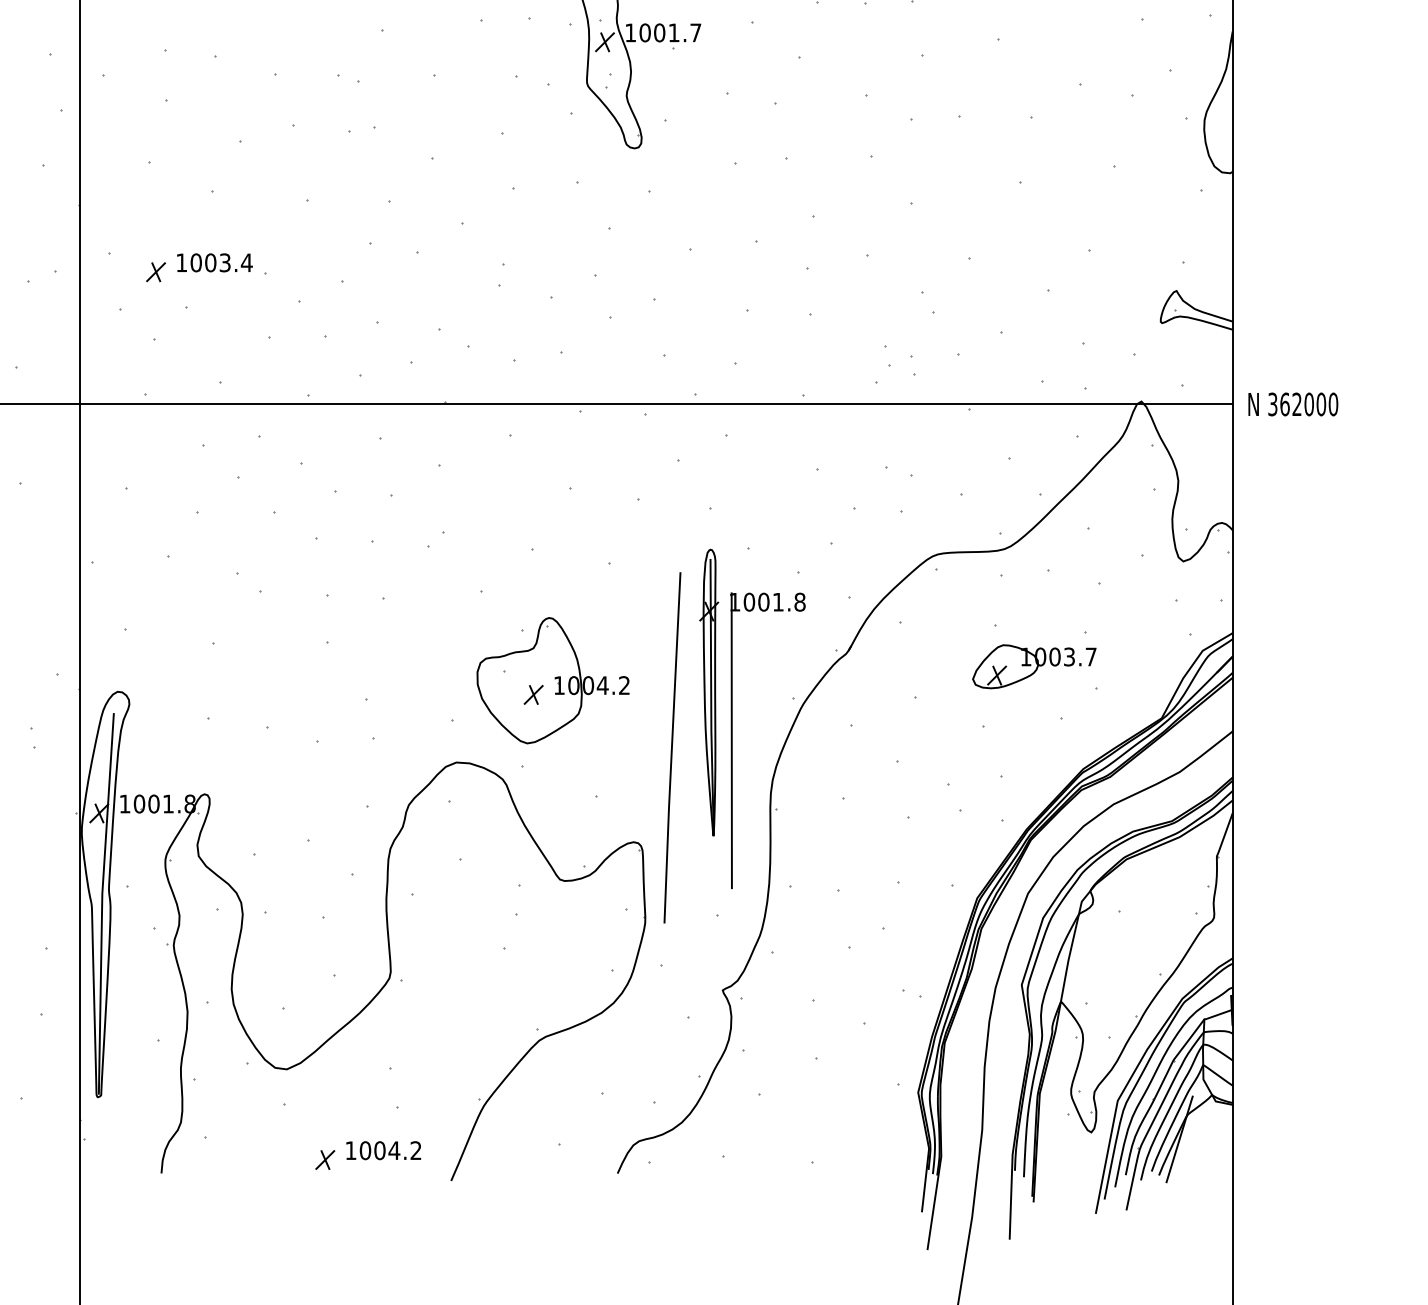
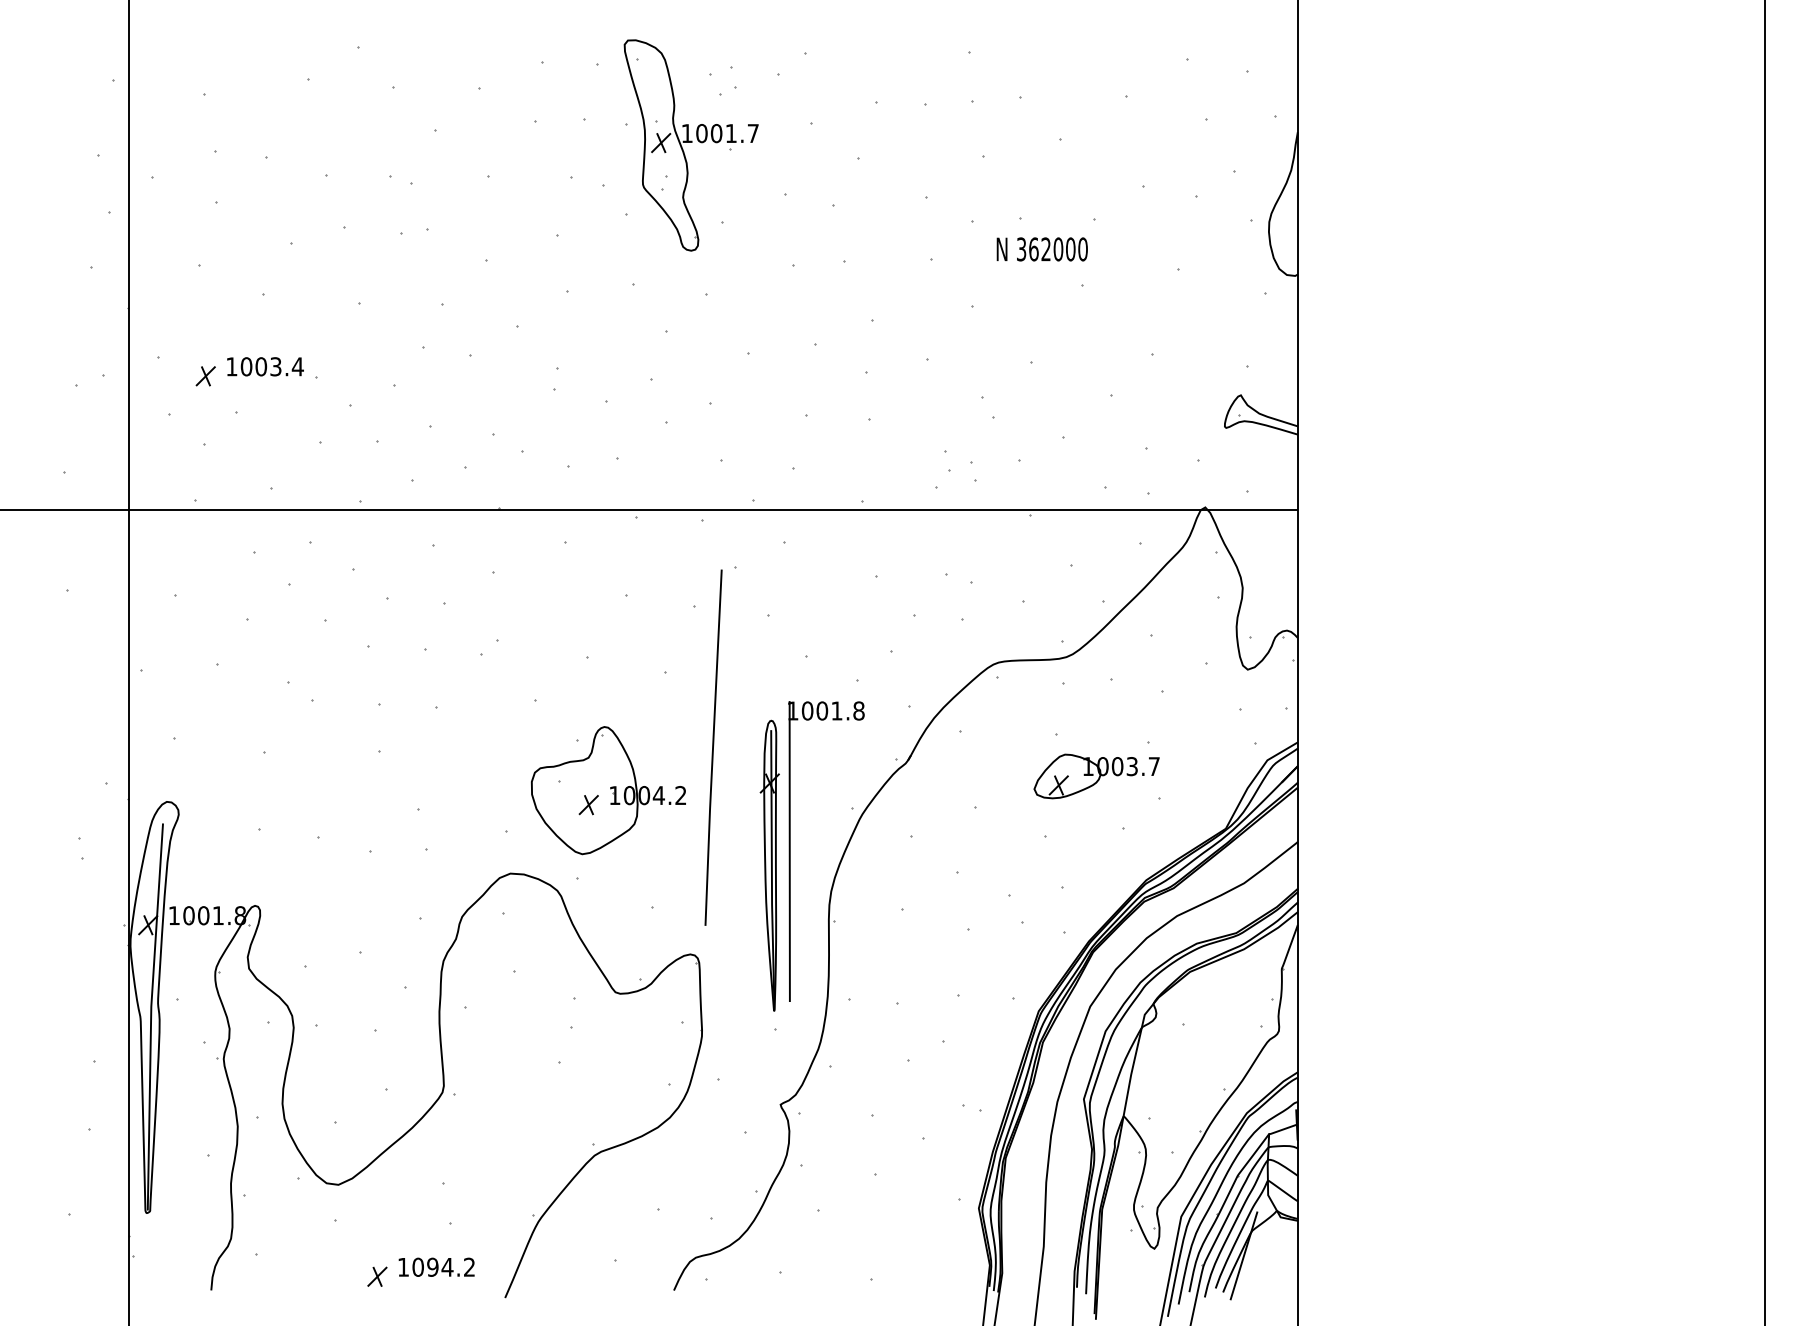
text: (1292, 404) -> (1041, 249), moved
part: (708, 692) -> (769, 865), moved
line: (672, 747) -> (713, 747), moved
text: (379, 1150) -> (432, 1267), 1004.2 -> 1094.2

